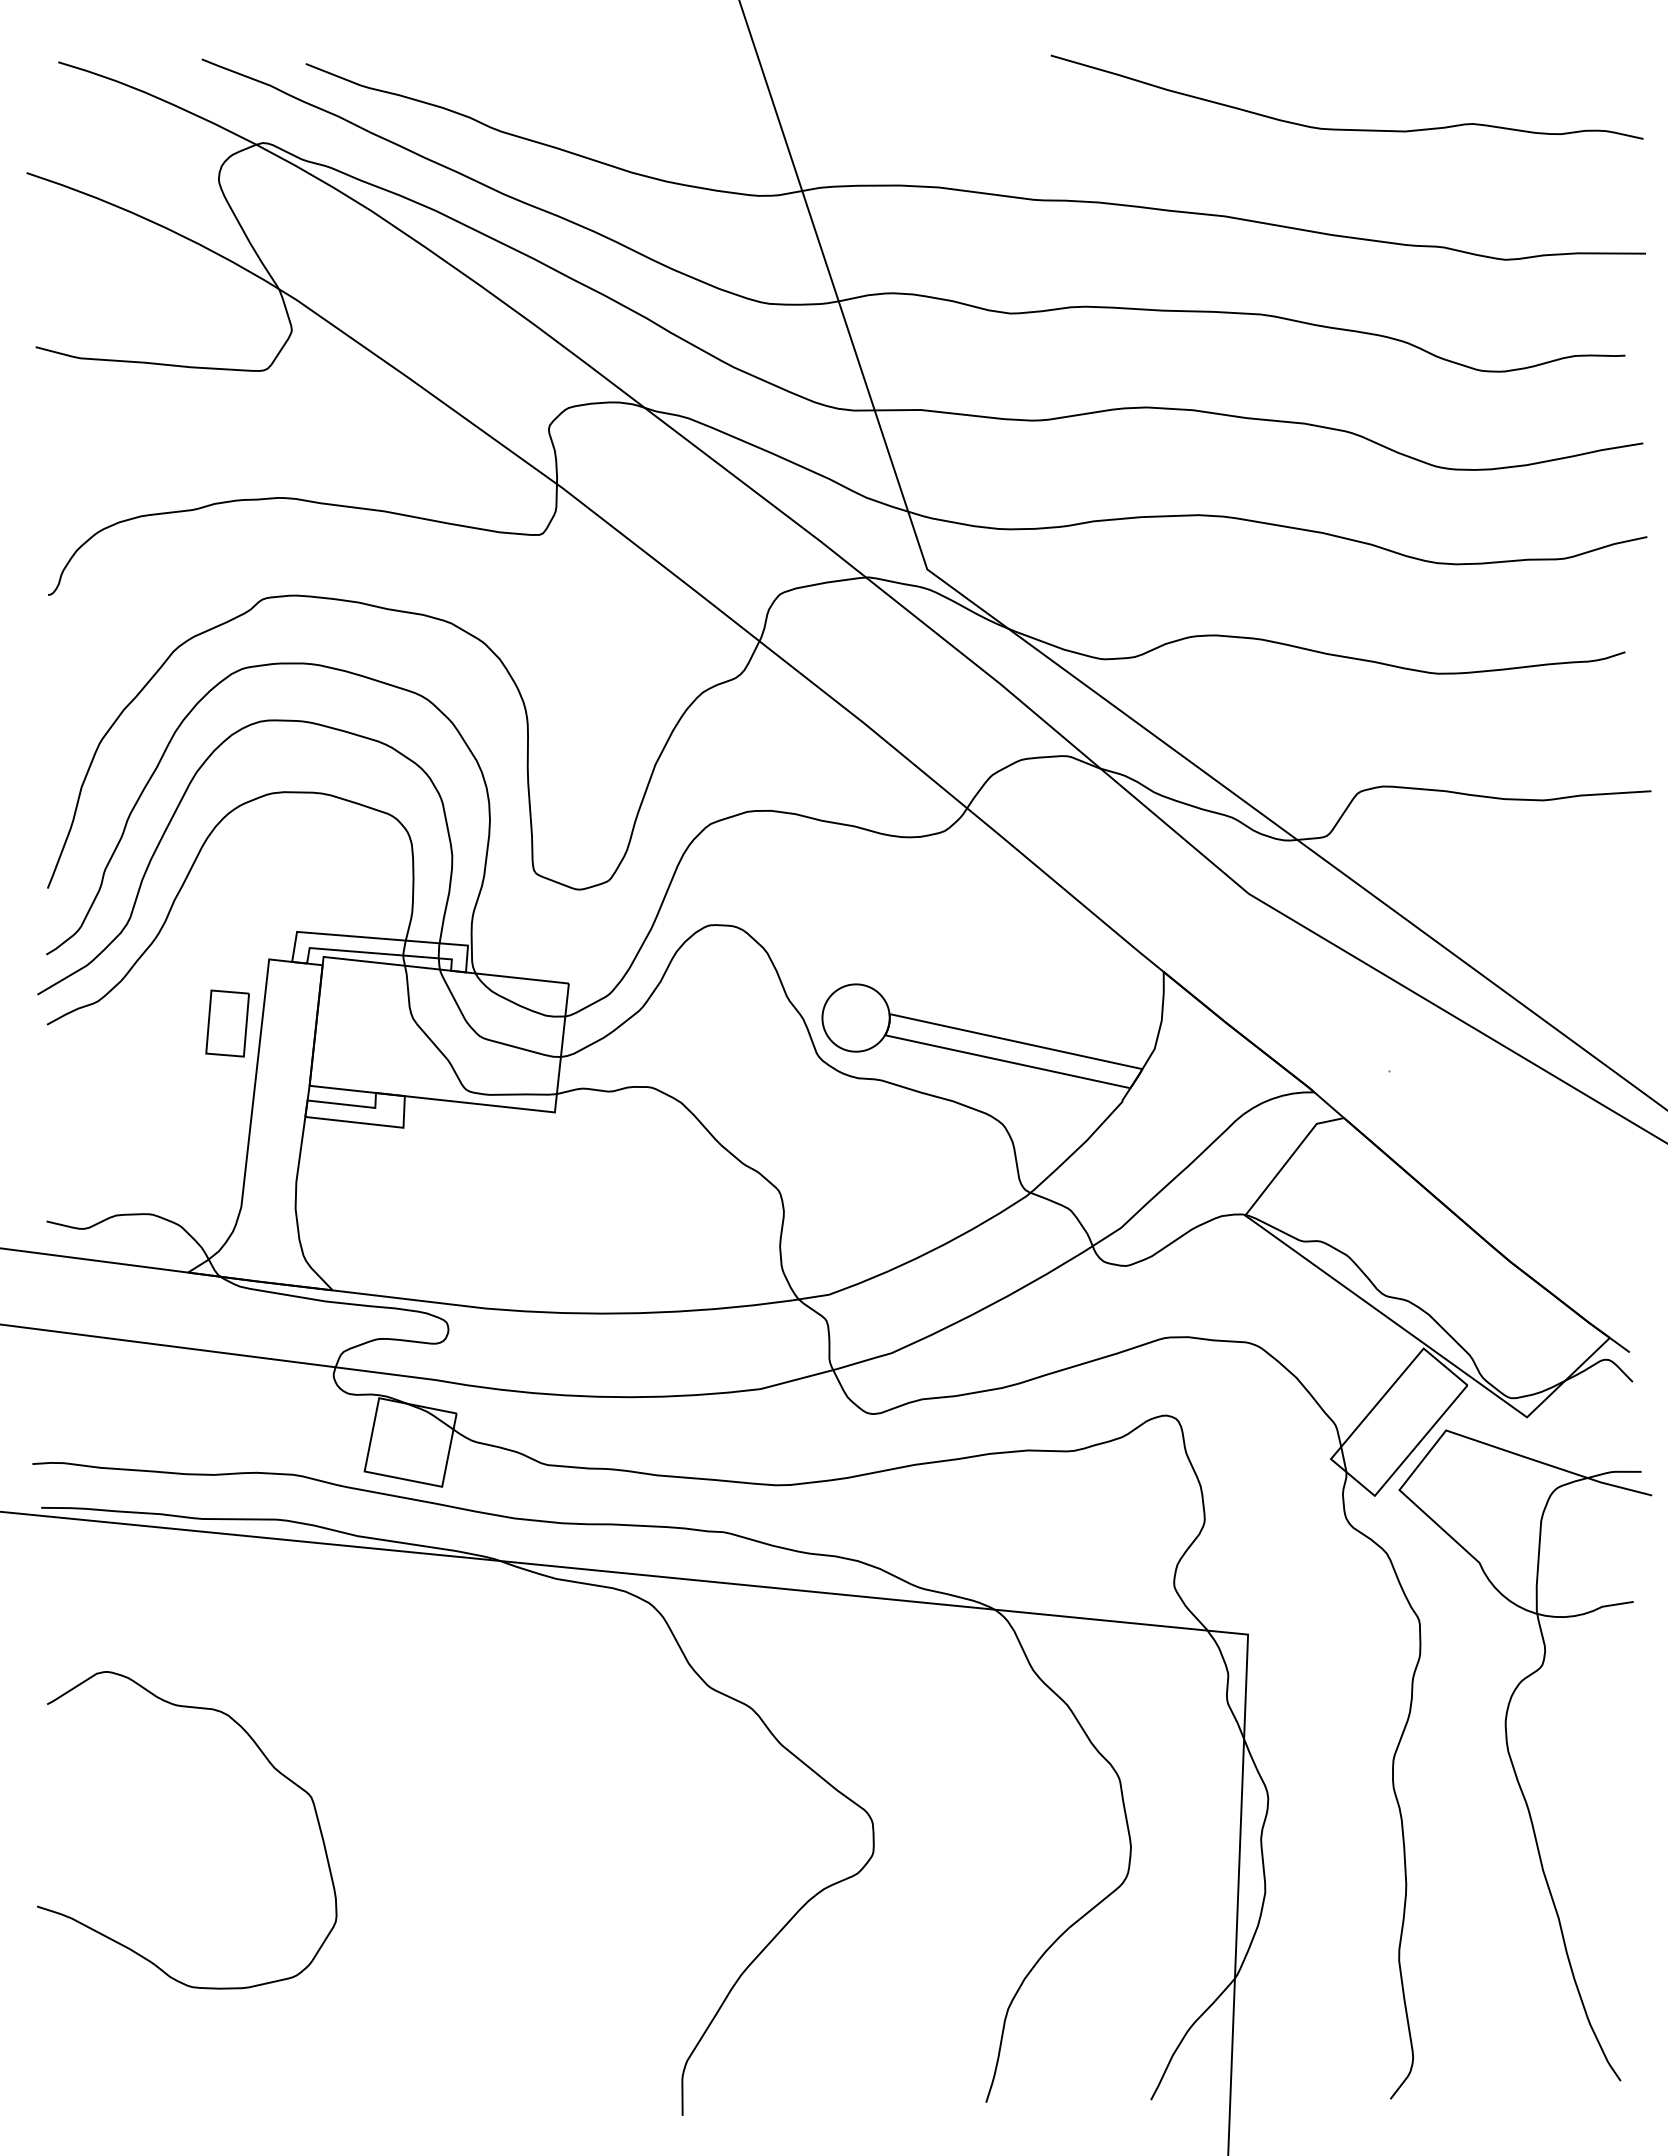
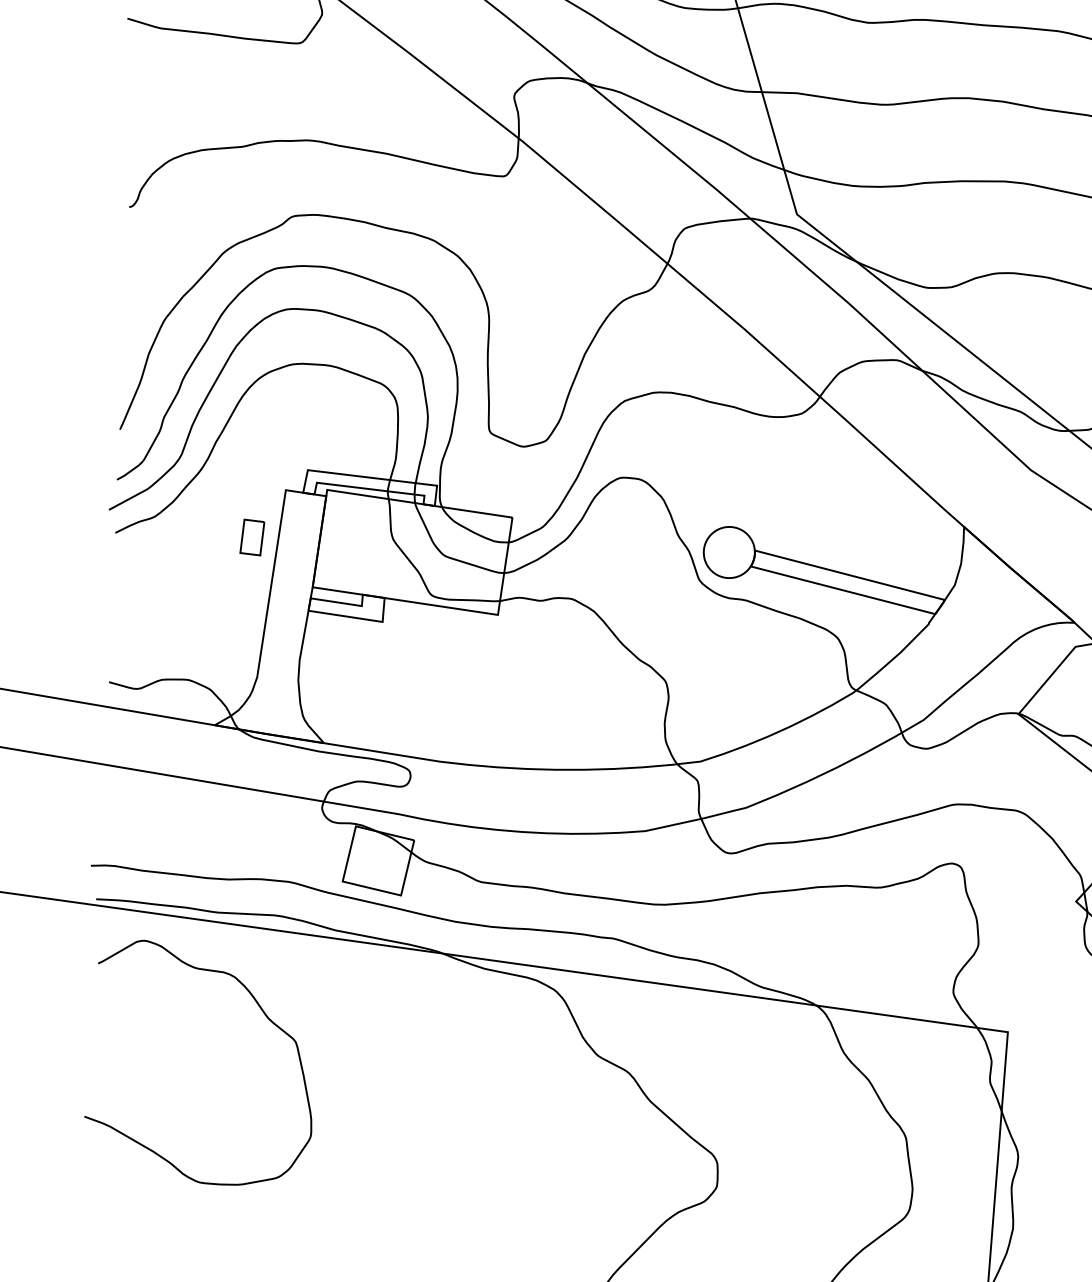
part: (227, 1023) -> (252, 537), size x0.7
curve: (268, 1762) -> (264, 1014), moved

